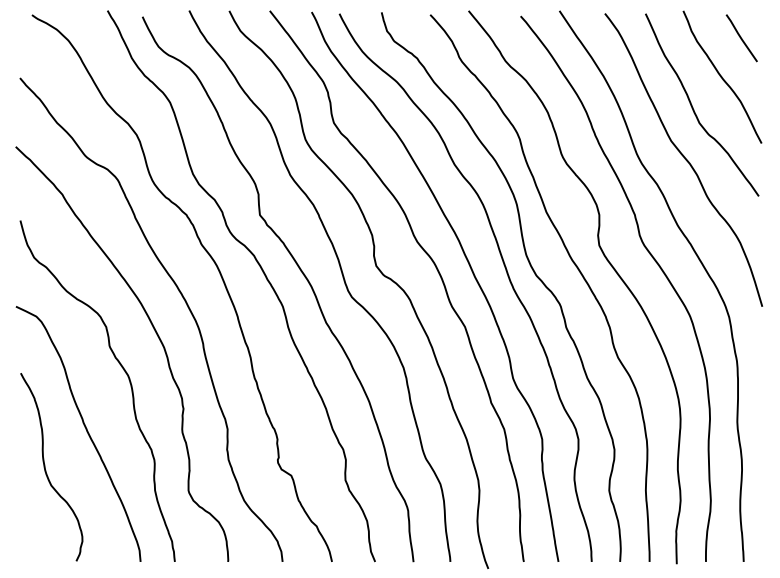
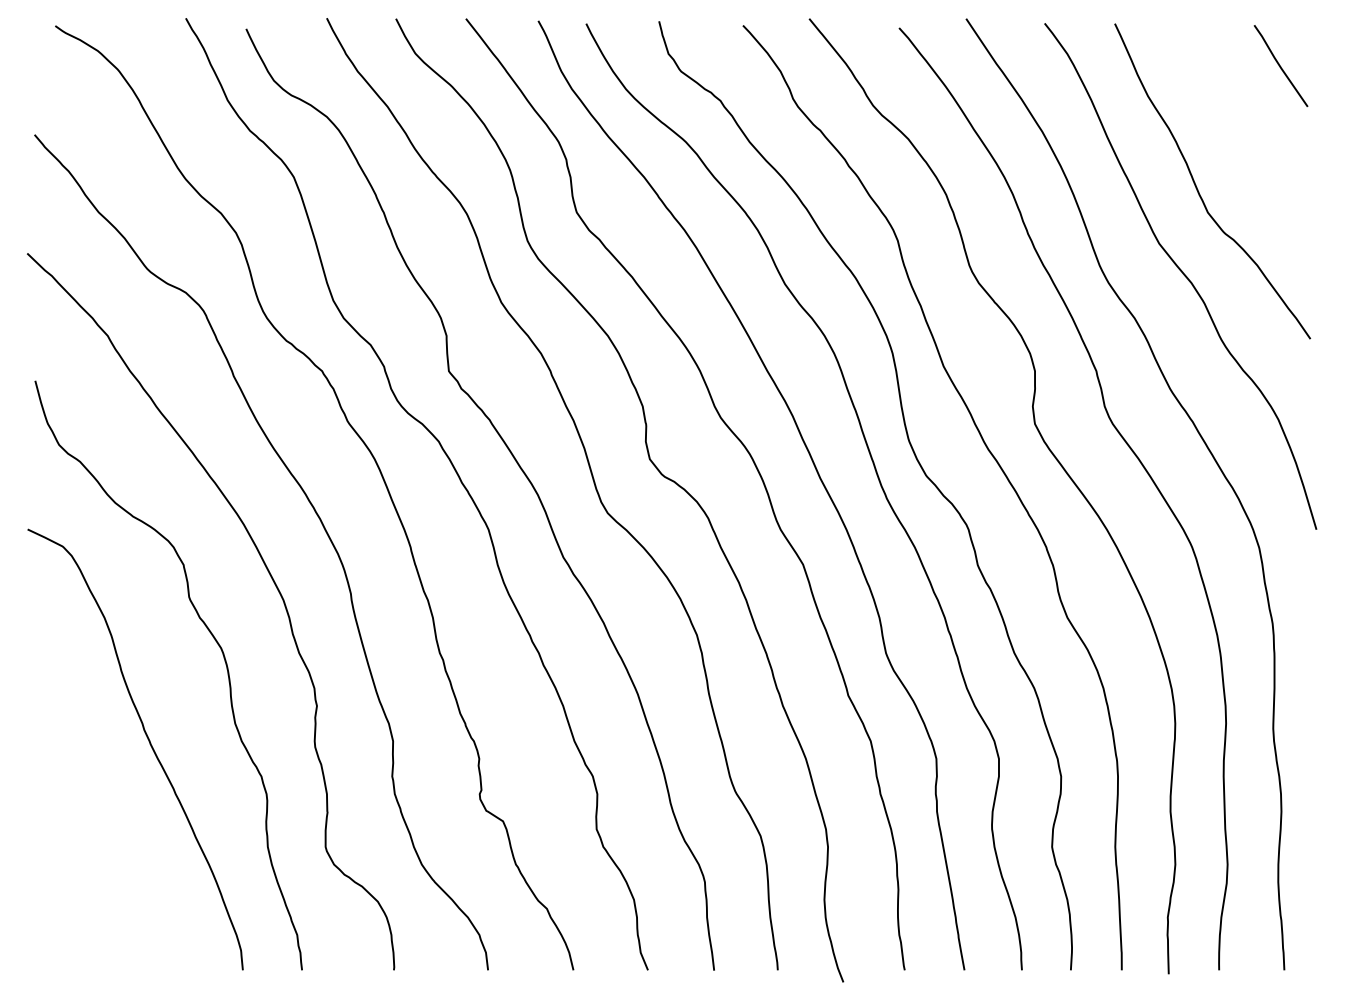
curve: (722, 76) -> (1247, 132), removed
curve: (46, 470) -> (80, 812), removed

